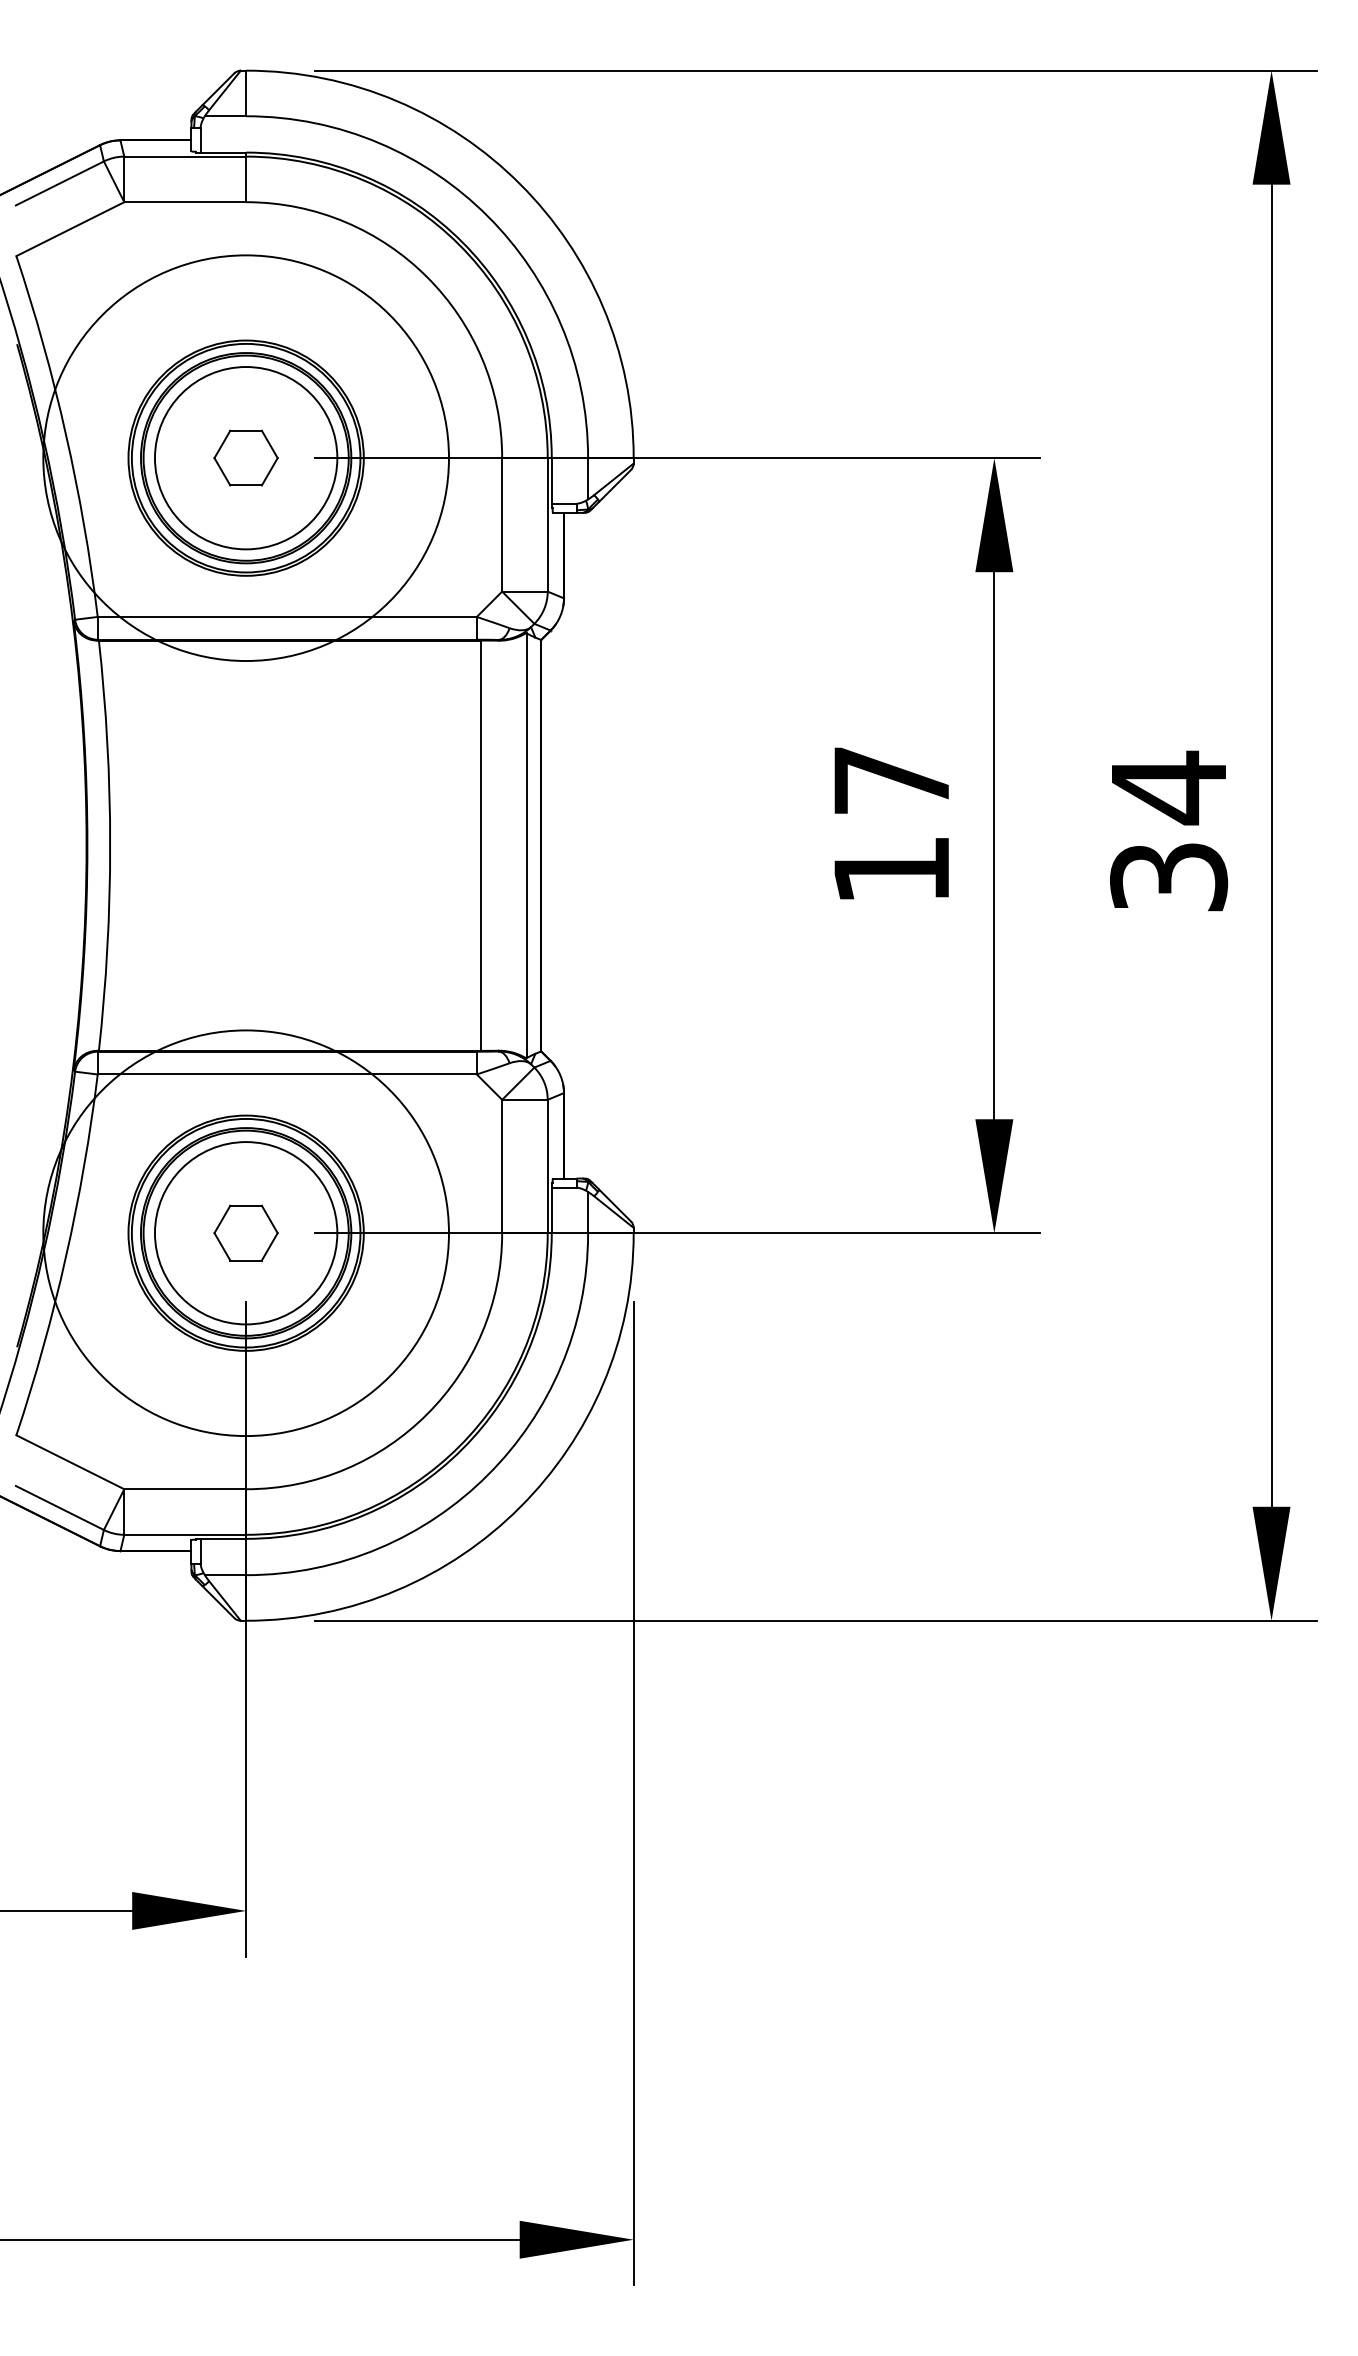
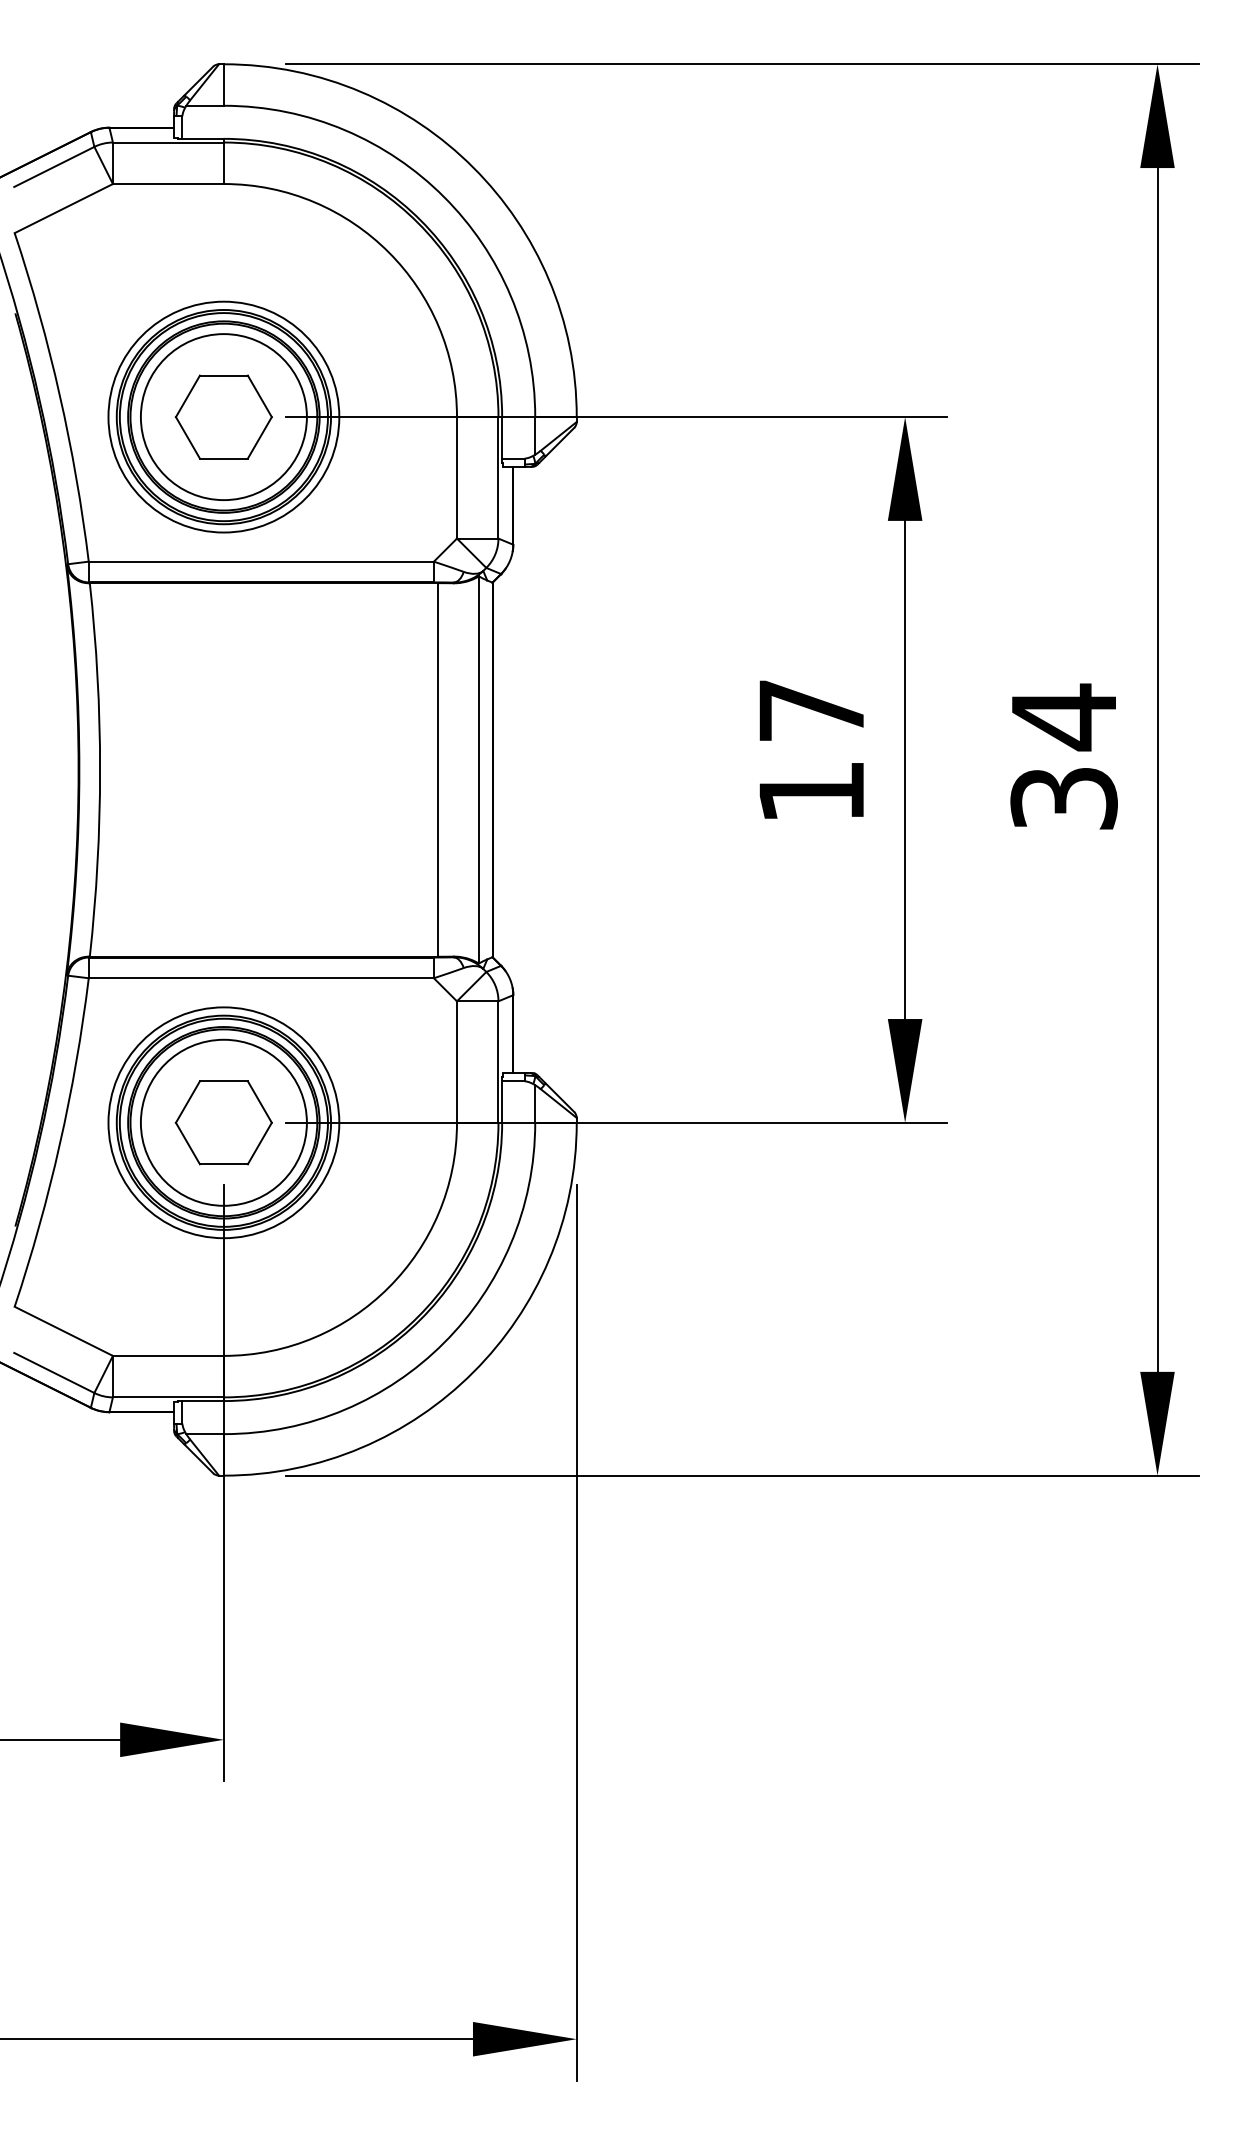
circle: (245, 457) -> (223, 416), size x0.62
part: (245, 457) -> (223, 416), size x1.67
part: (245, 1232) -> (223, 1122), size x1.67
circle: (245, 1233) -> (223, 1123), size x0.62

